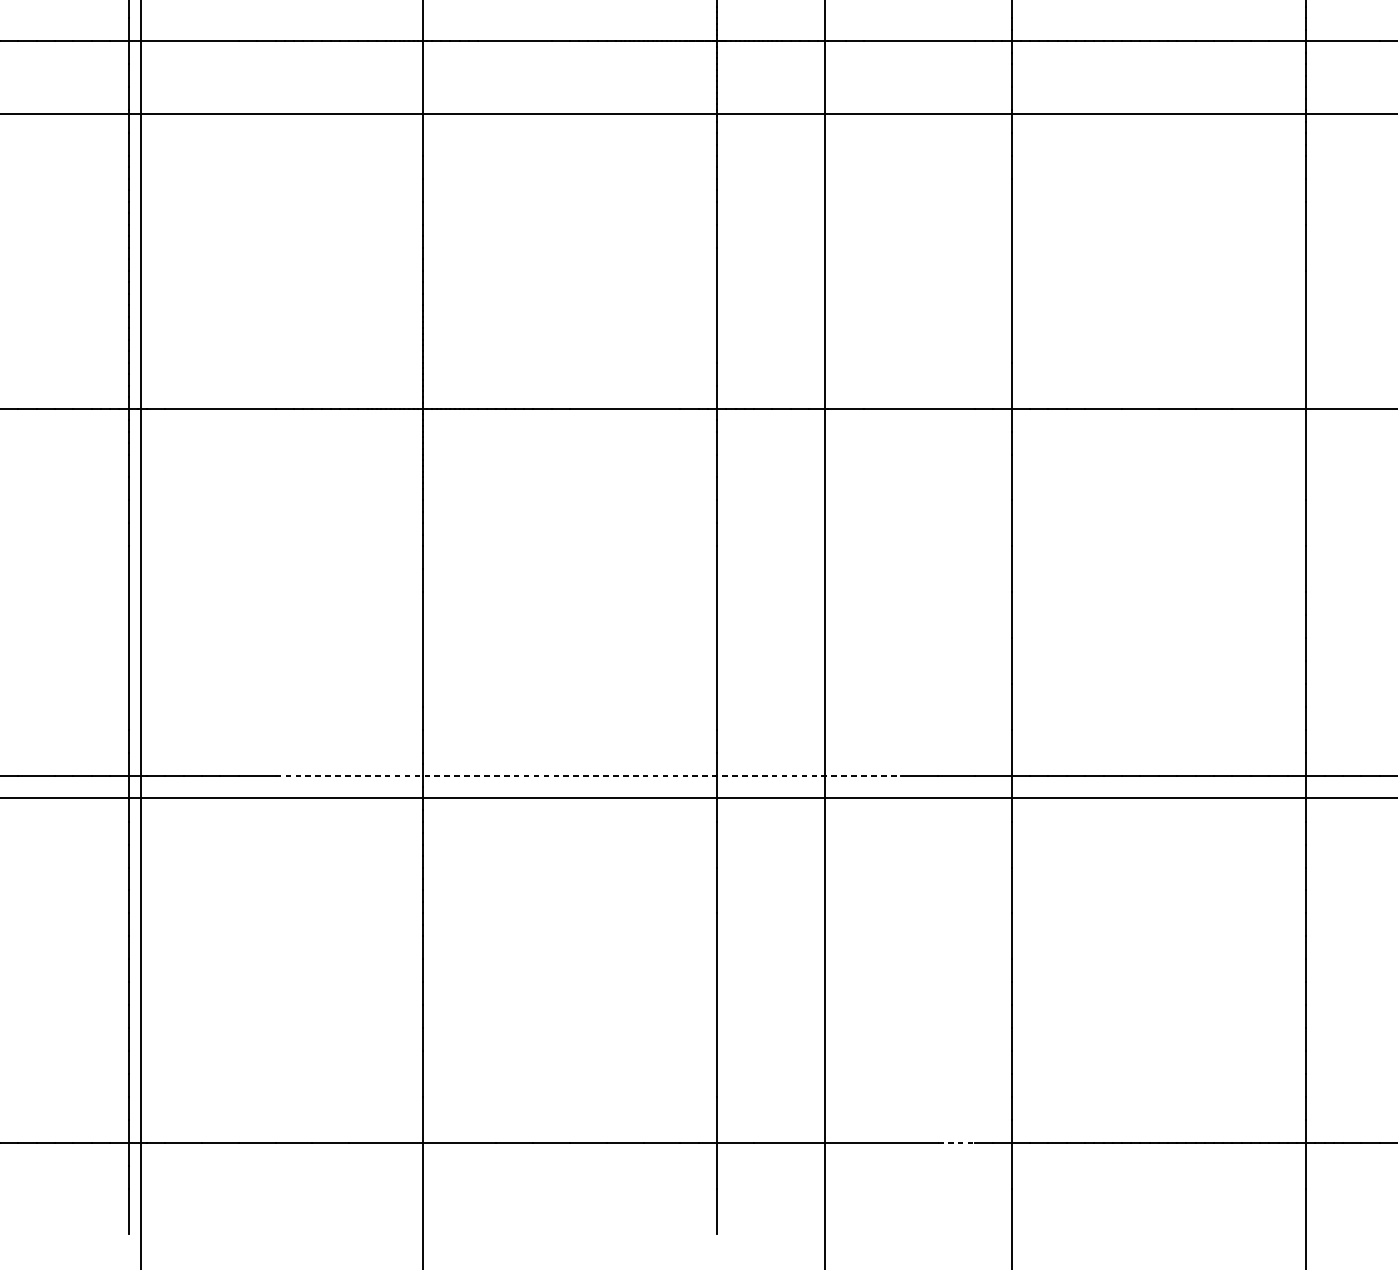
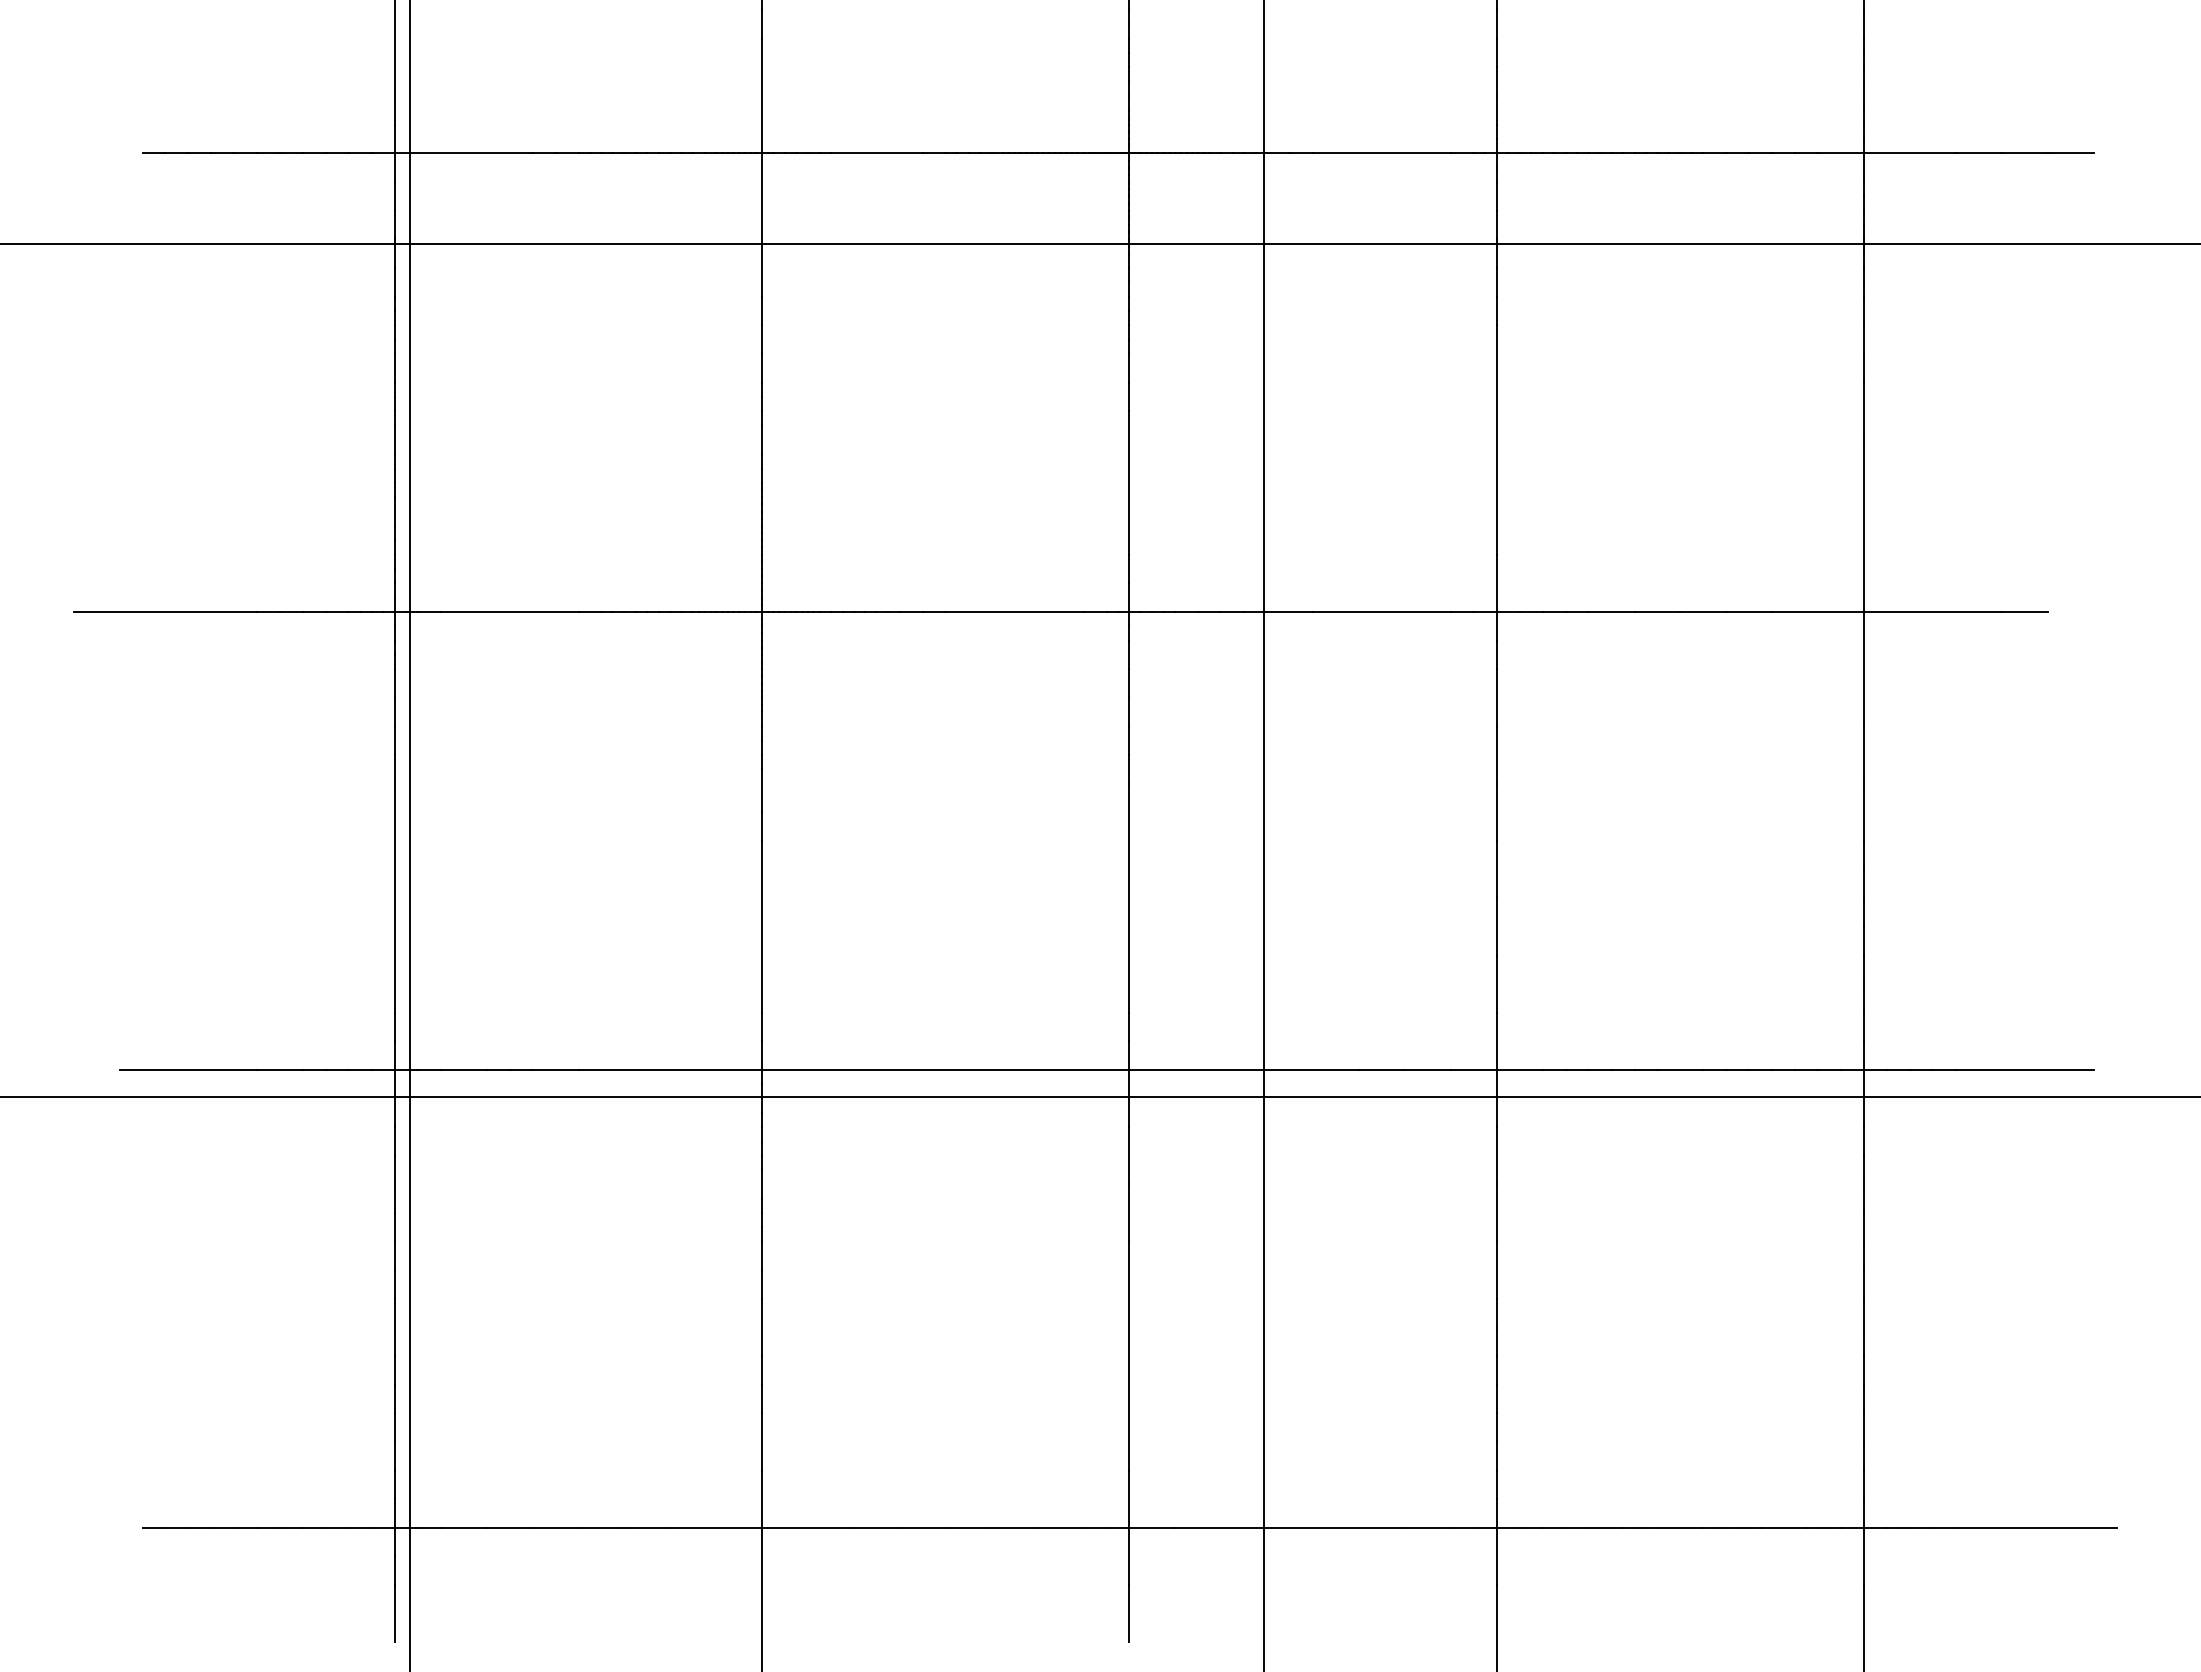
line: (589, 776) -> (969, 1070), dashed -> solid
line: (956, 1142) -> (1427, 1527), dashed -> solid

